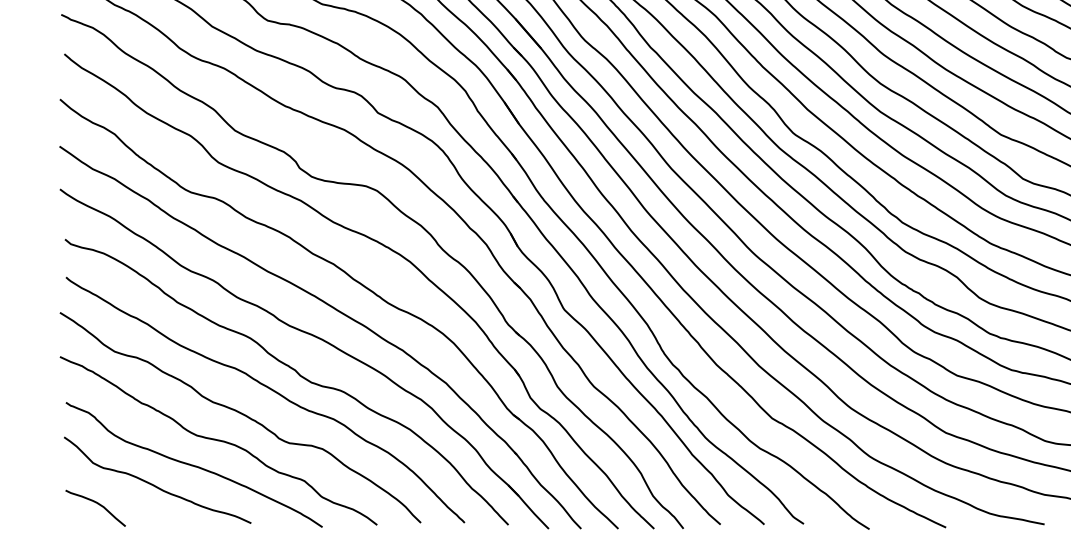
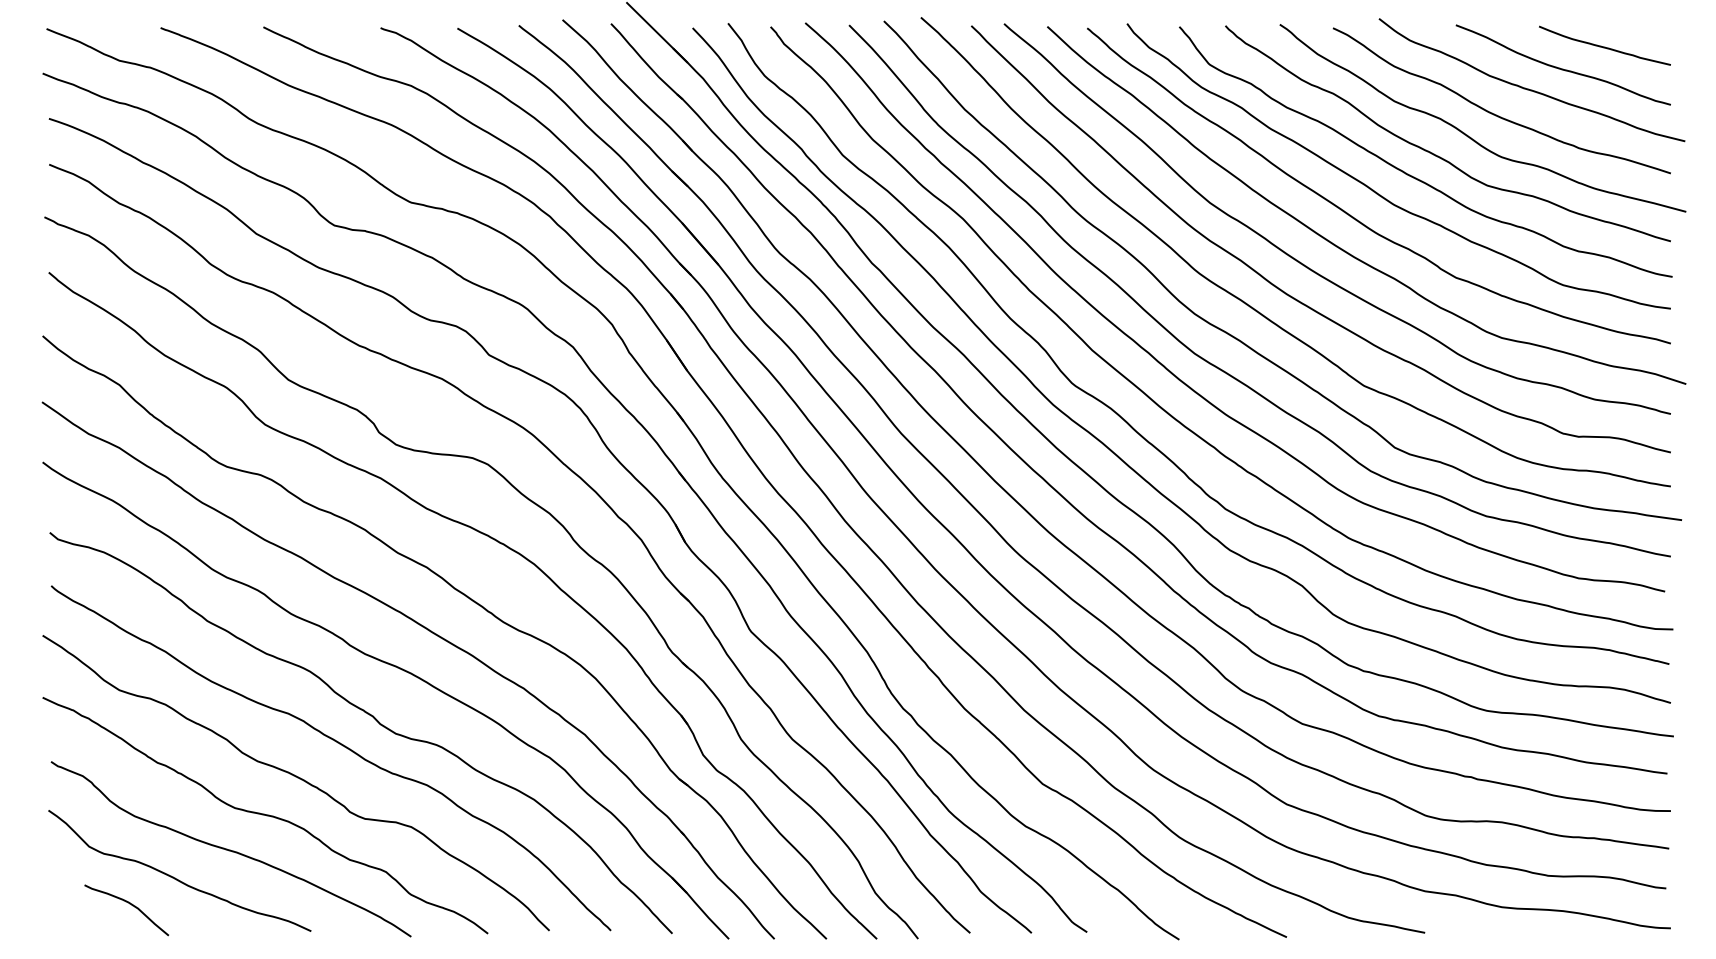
curve: (97, 504) -> (129, 904), moved

